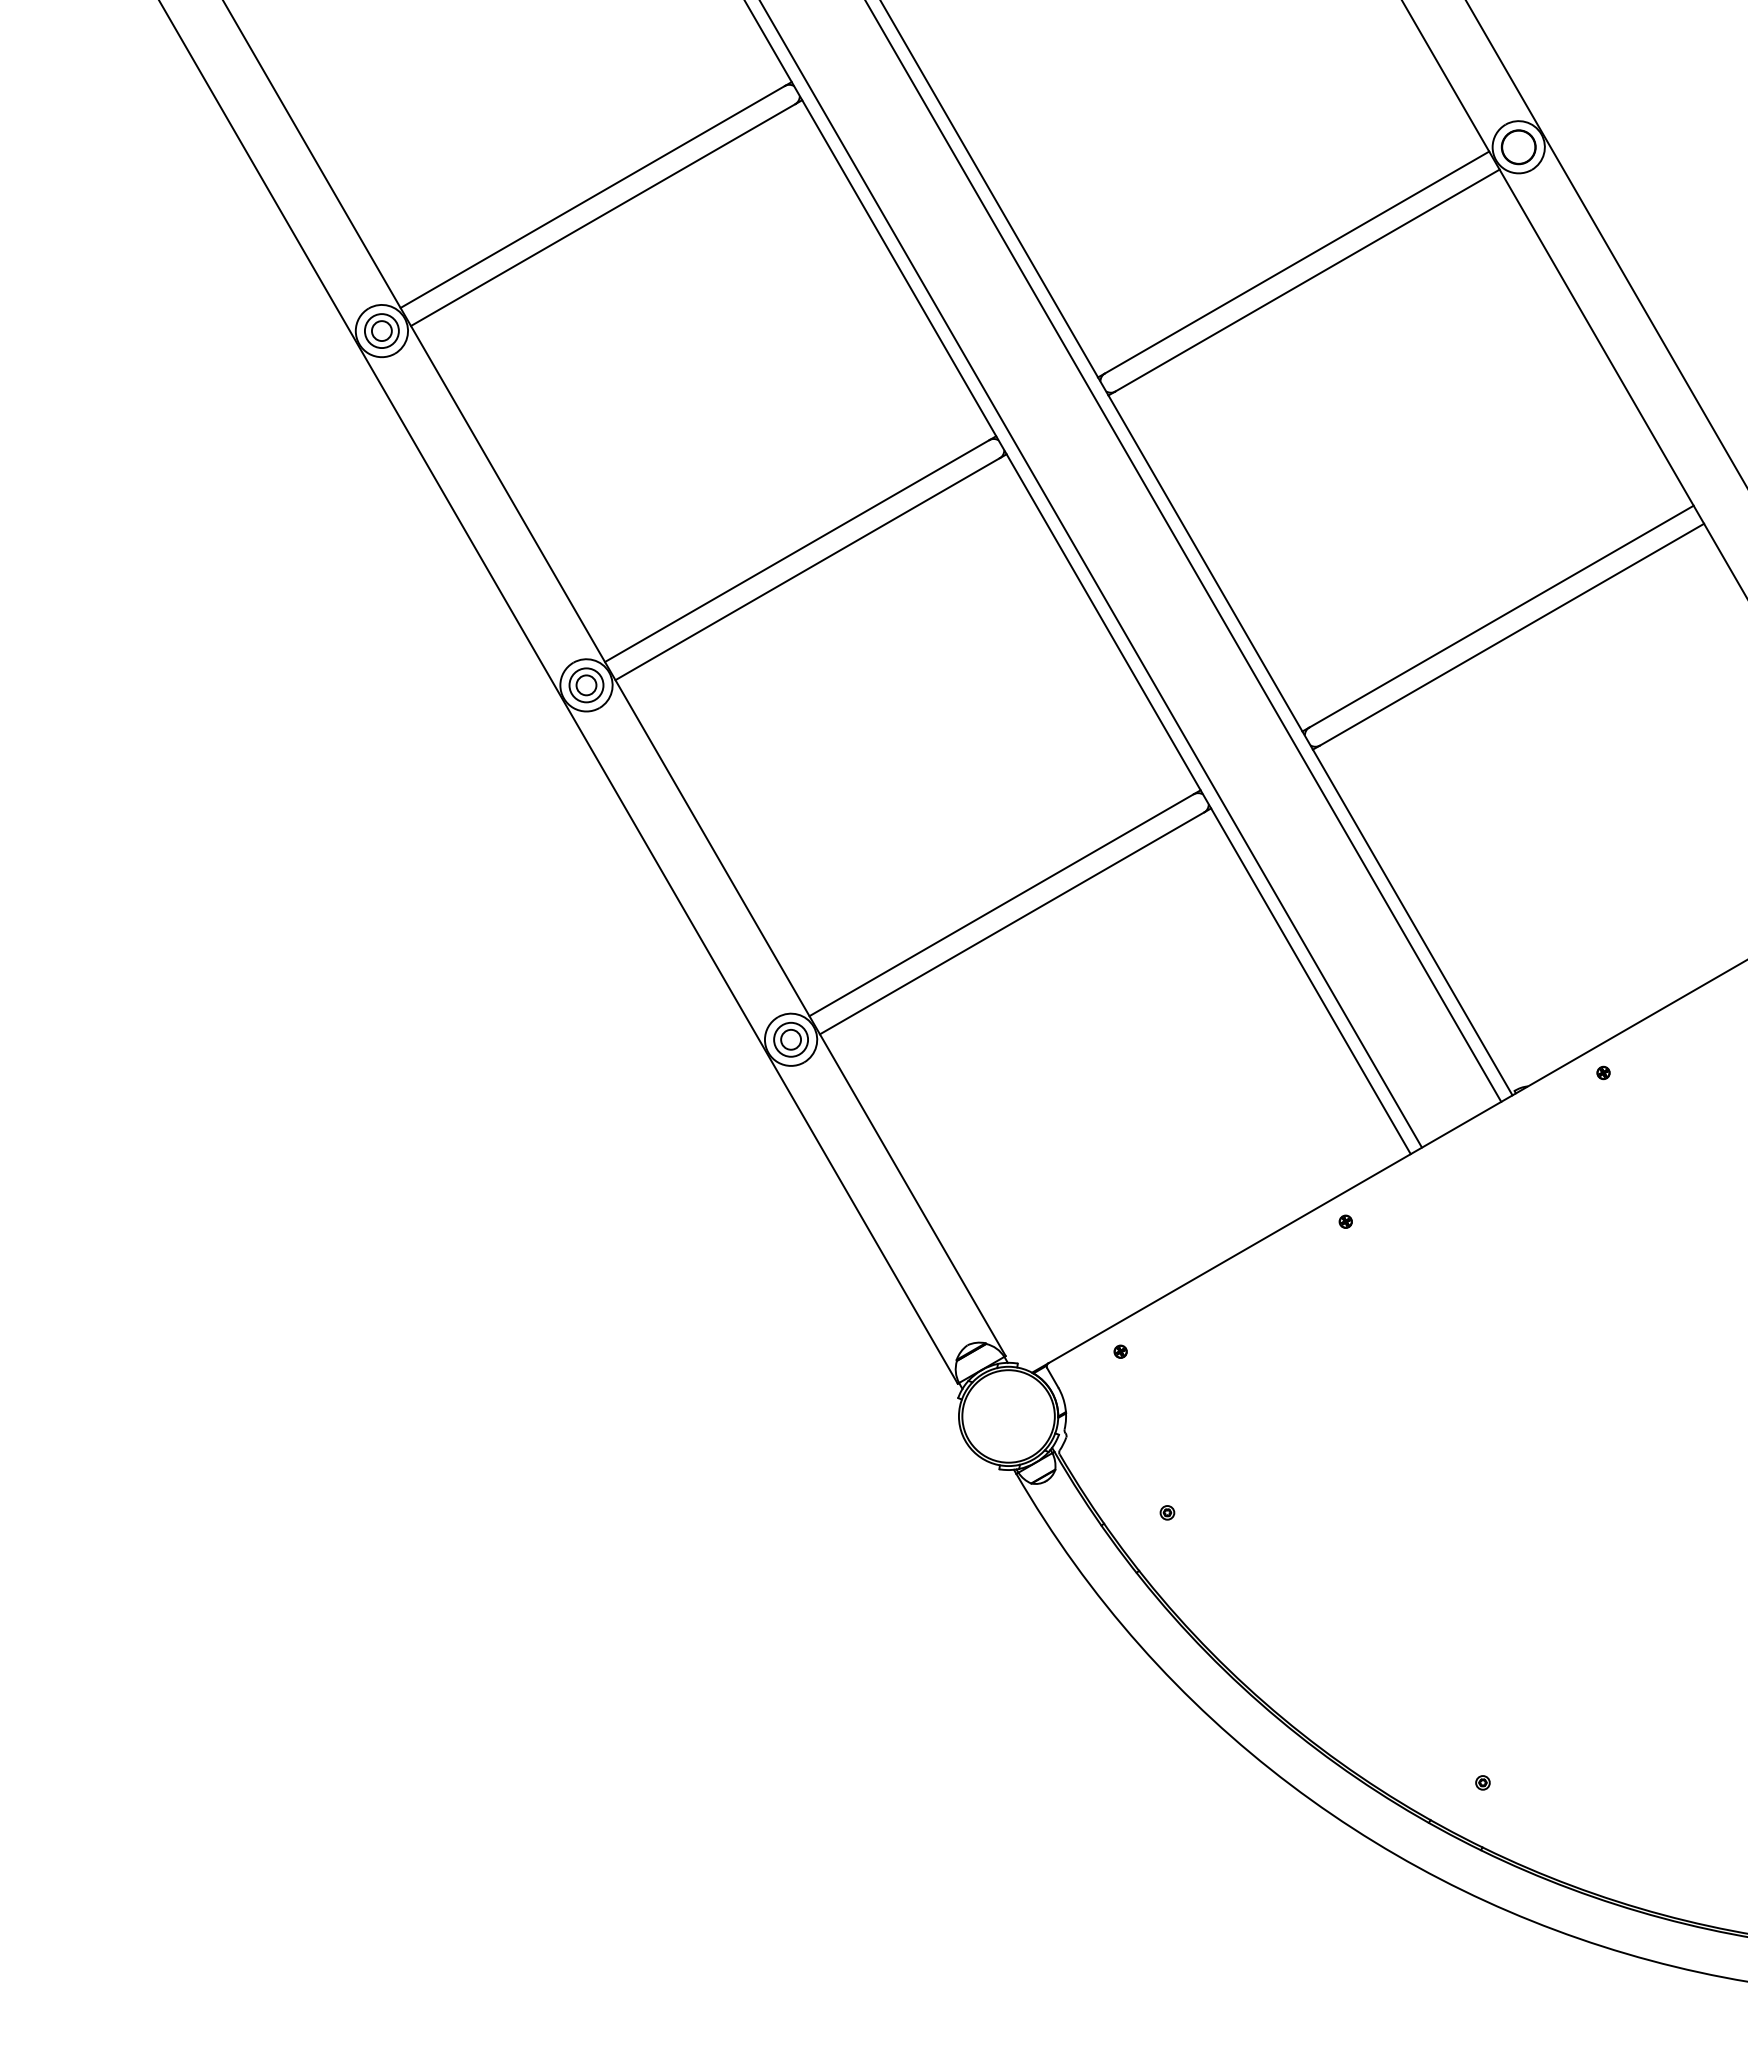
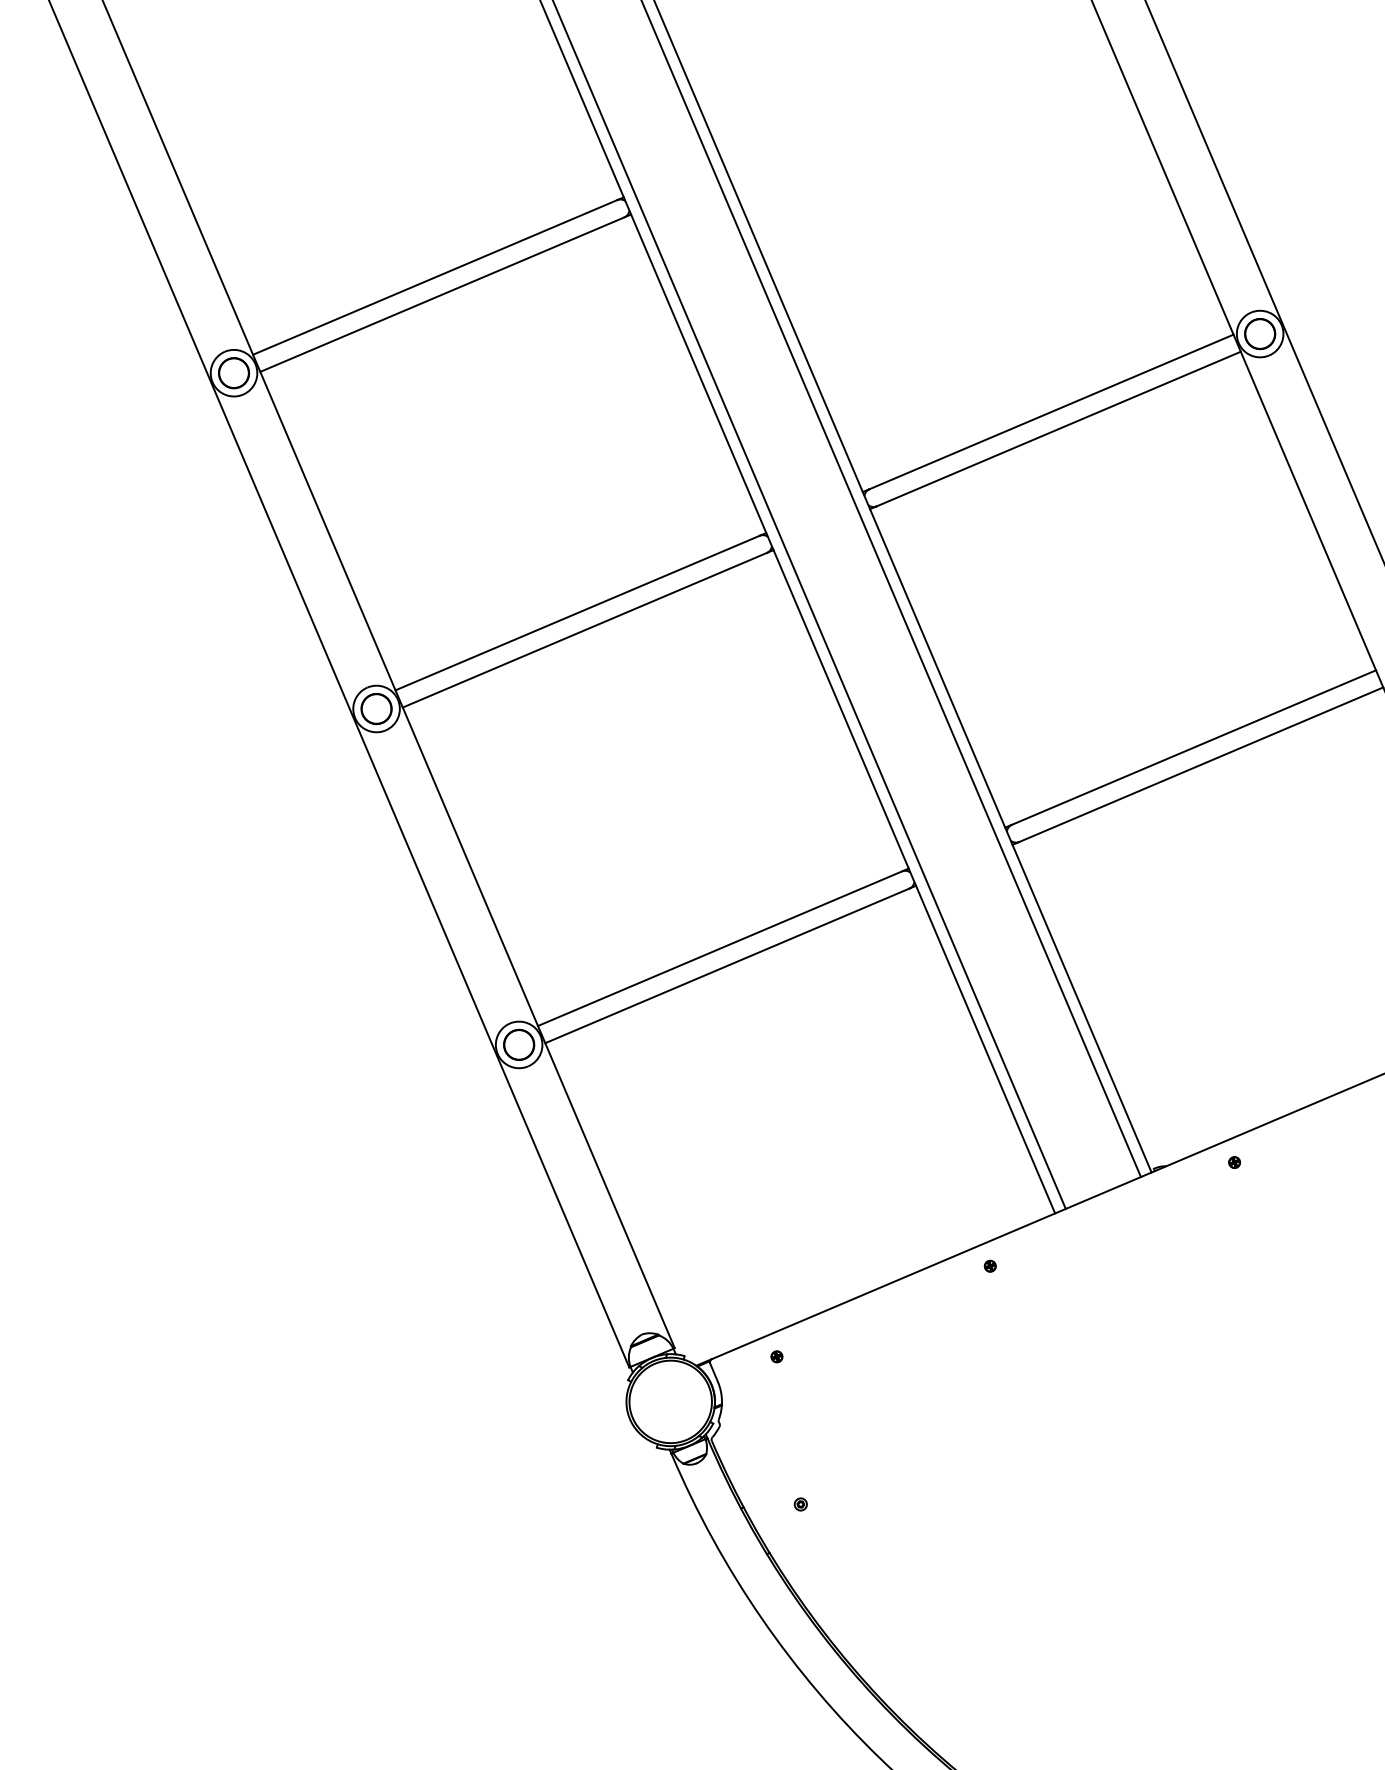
circle: (381, 330) -> (233, 372), size x1.67
circle: (586, 684) -> (376, 708), size x1.67
circle: (790, 1039) -> (518, 1044), size x1.67

